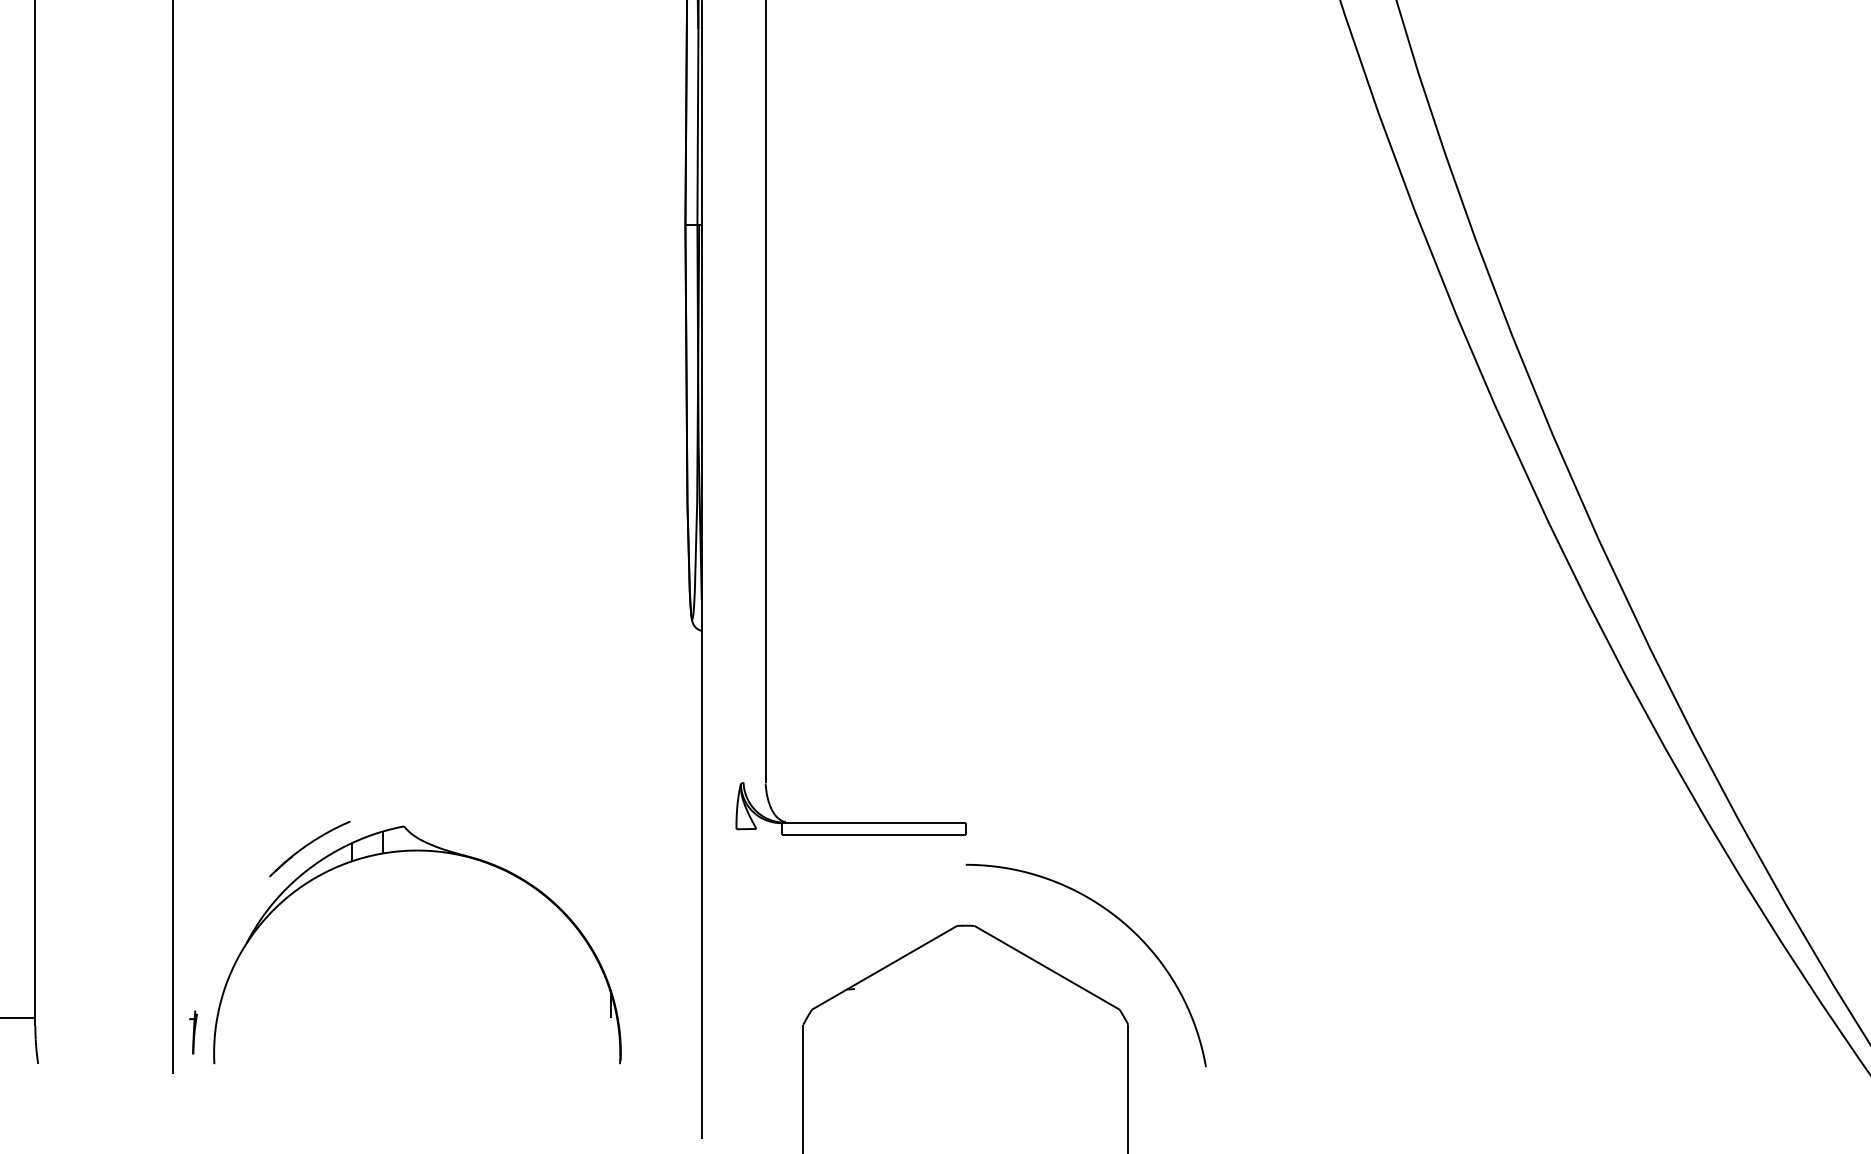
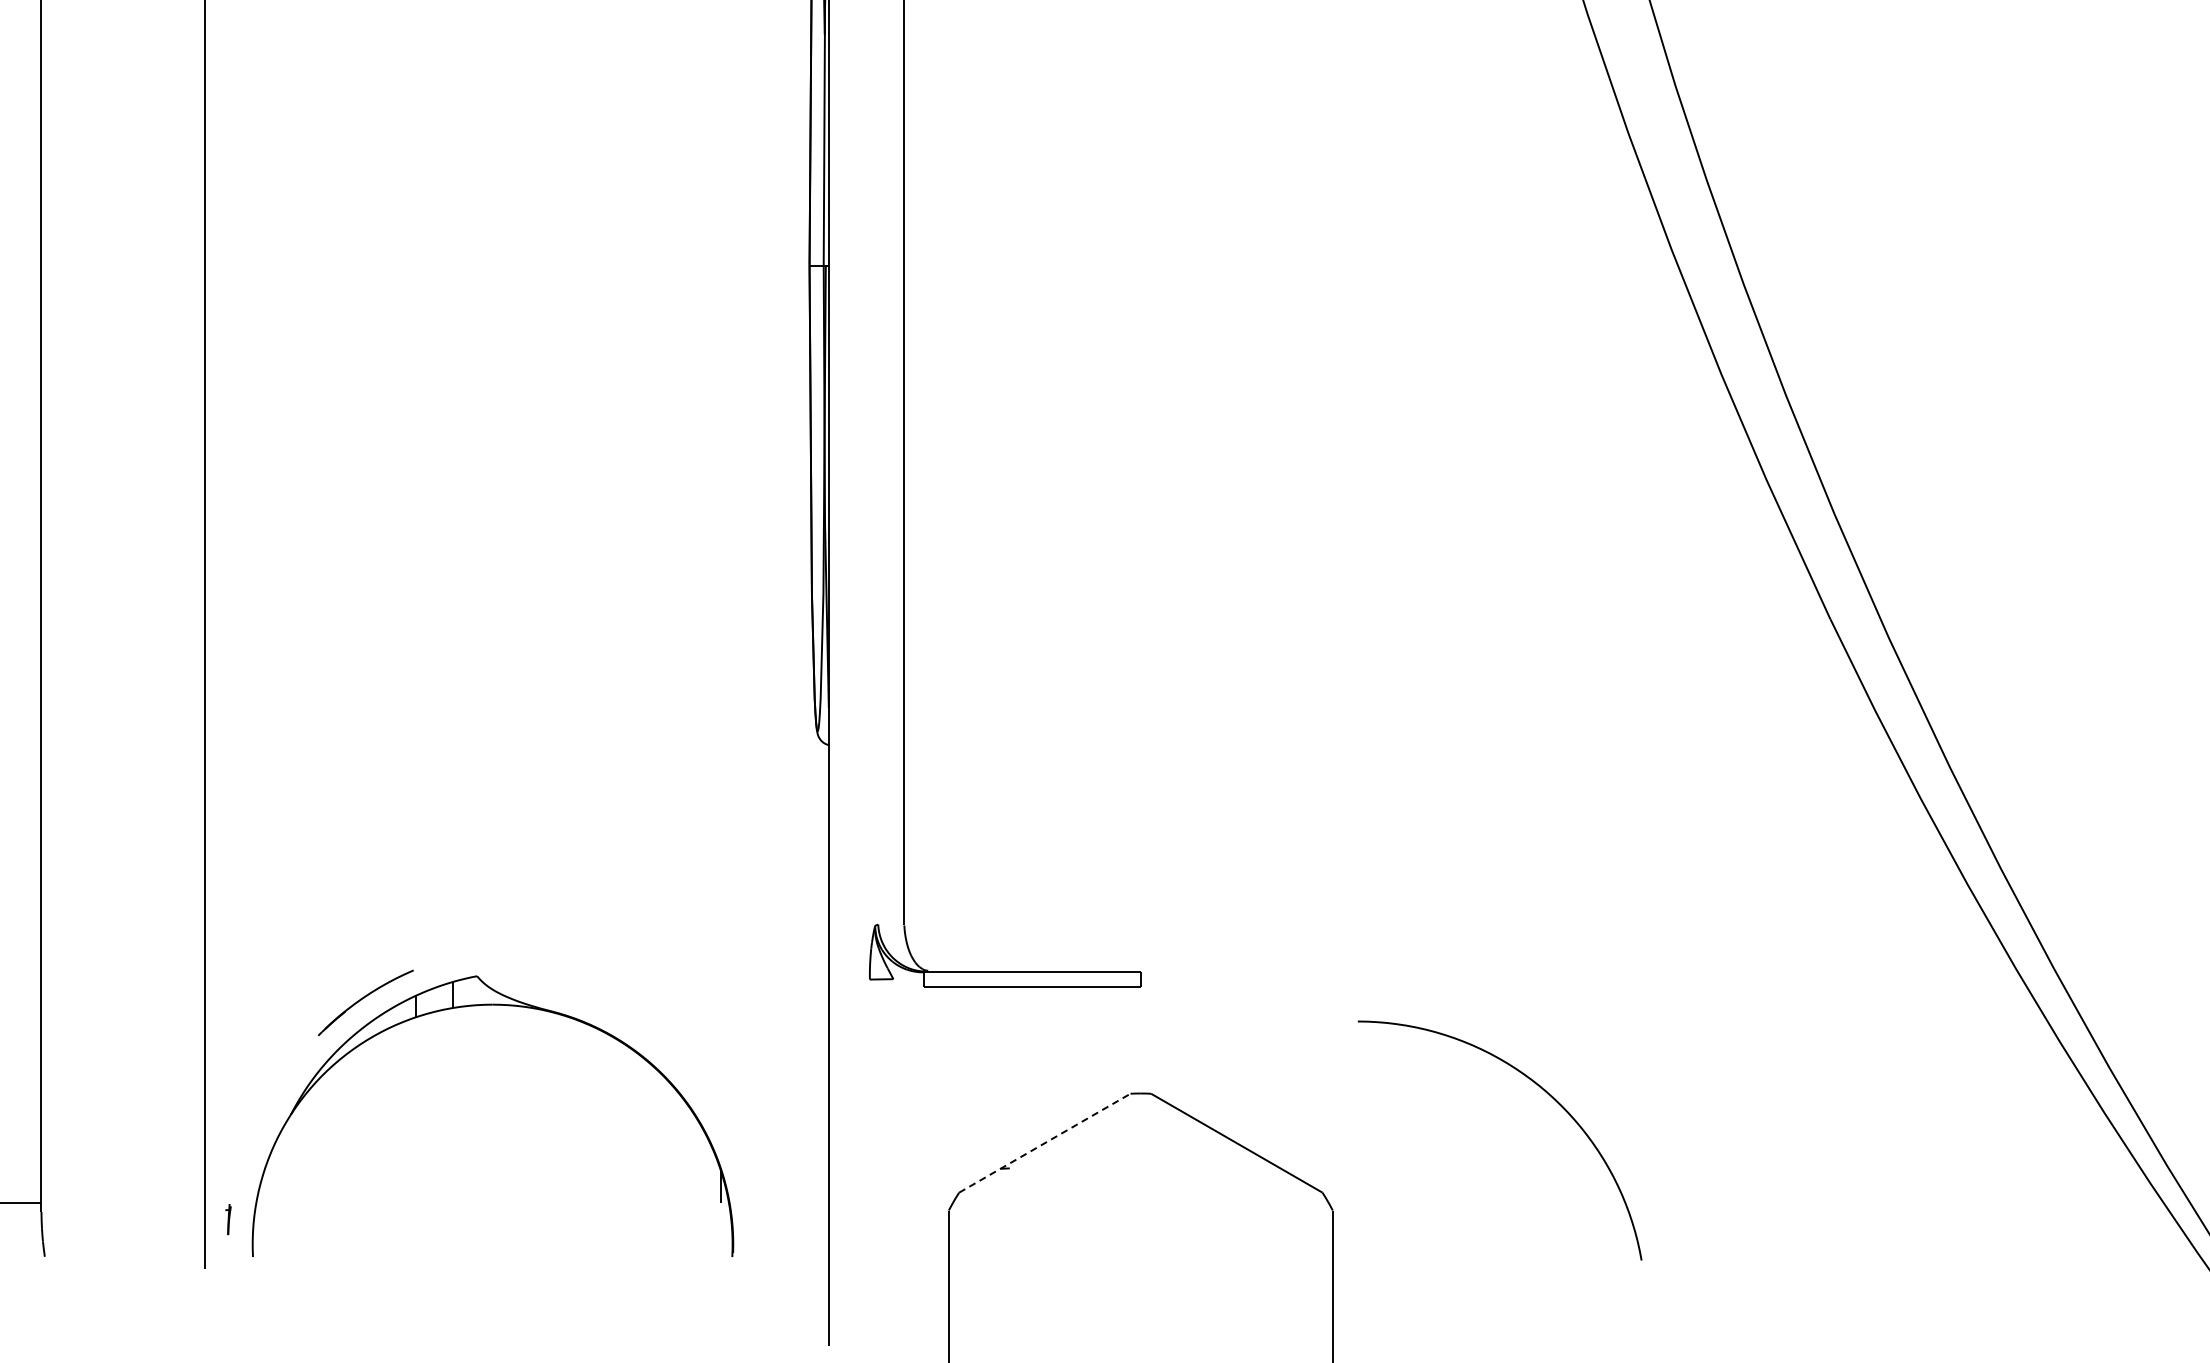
curve: (1120, 921) -> (1540, 1088), moved
line: (884, 968) -> (1044, 1143), solid -> dashed
part: (193, 1032) -> (228, 1219), size x0.6

